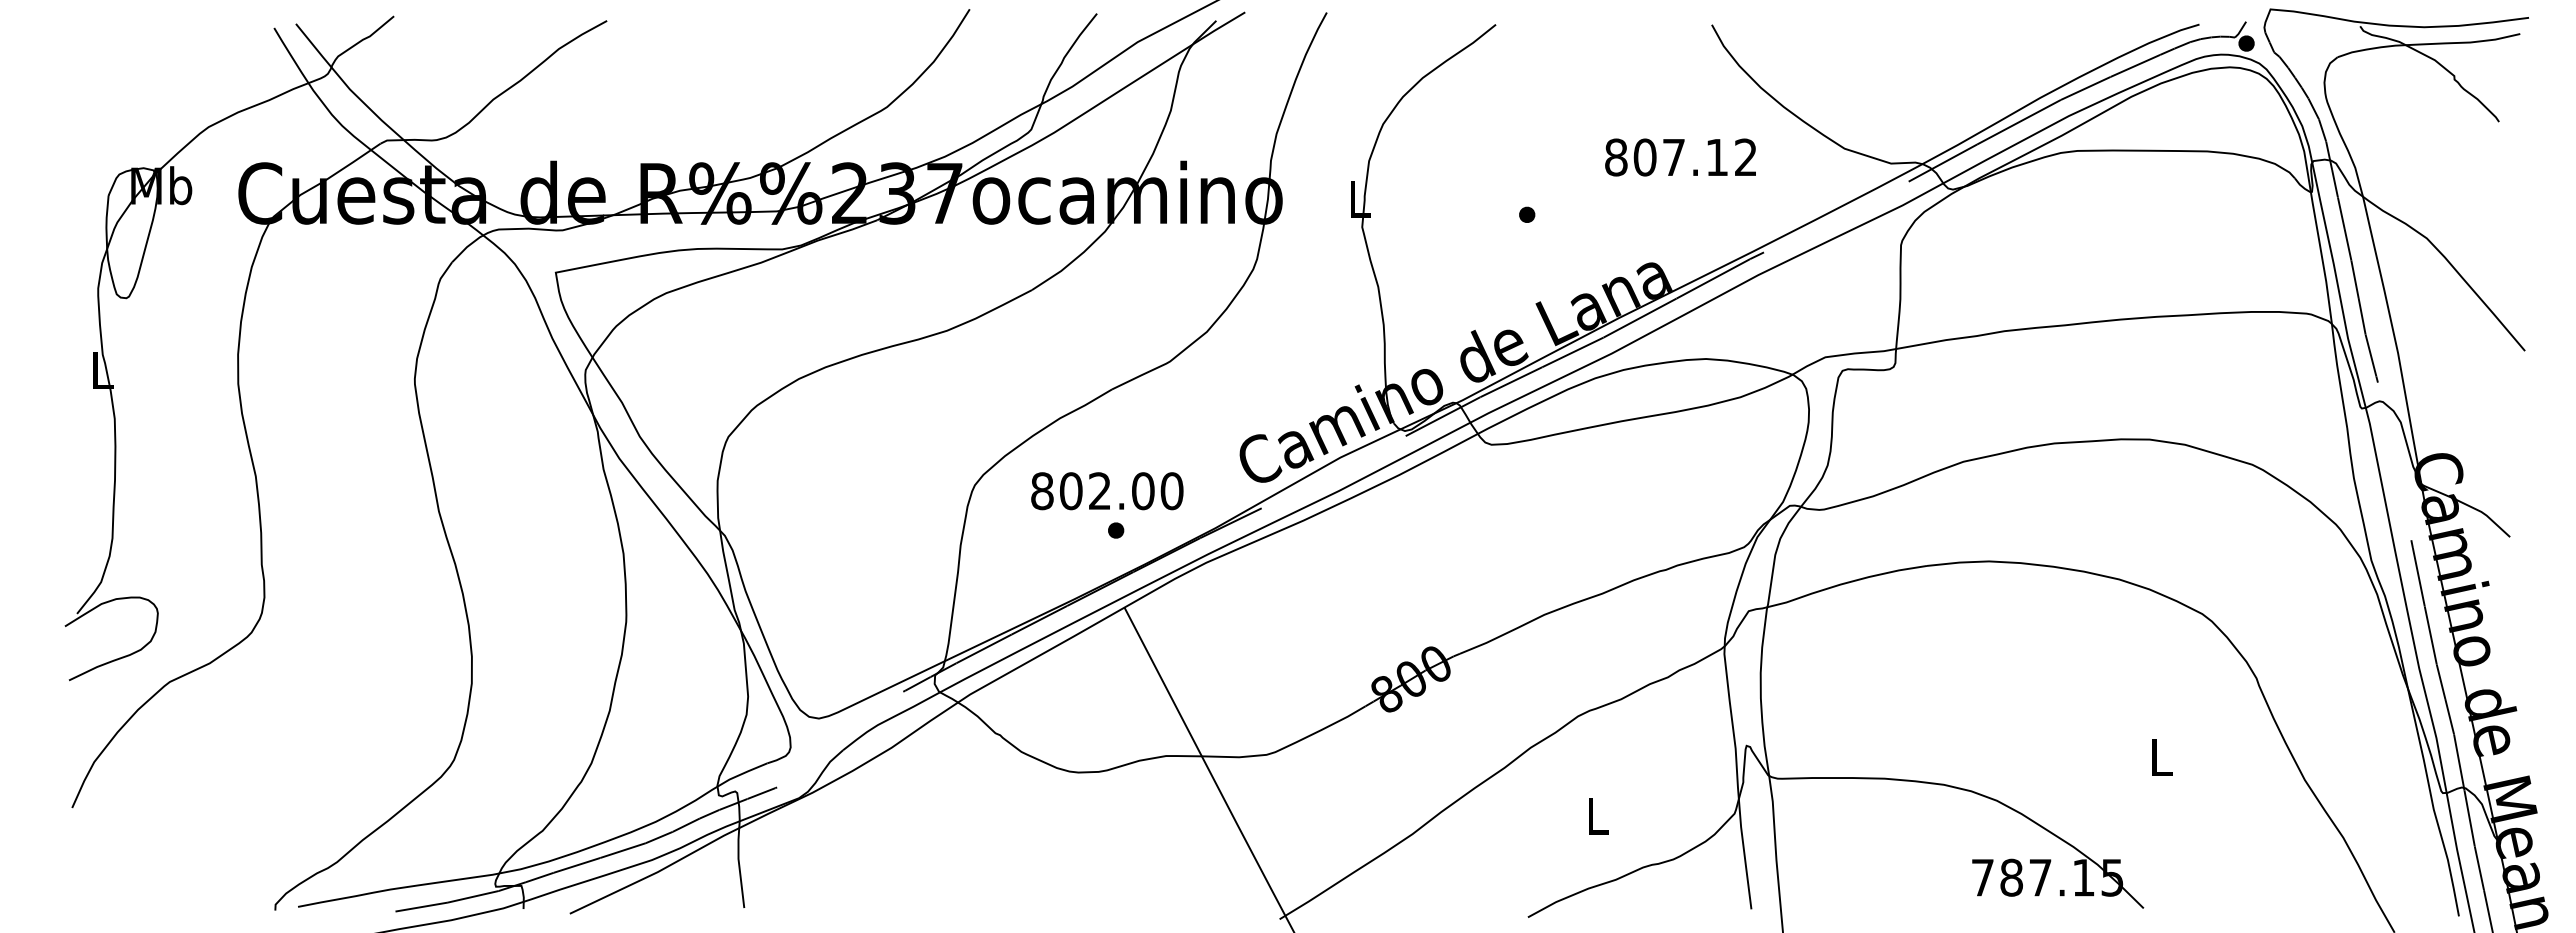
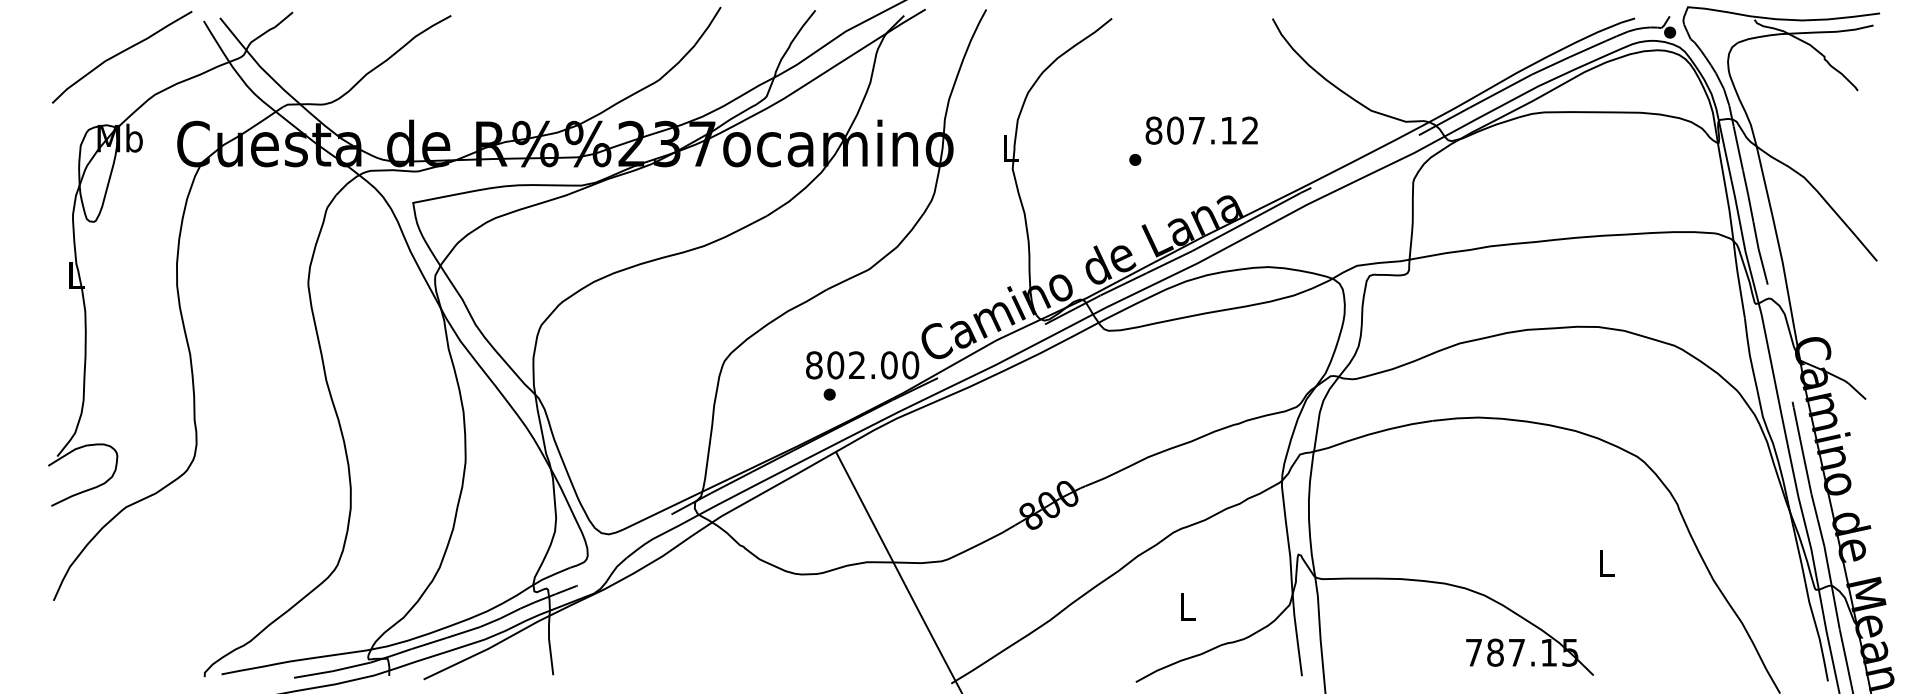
curve: (161, 72) -> (120, 54), added
text: (1680, 157) -> (1201, 130), moved
text: (1107, 491) -> (862, 365), moved

